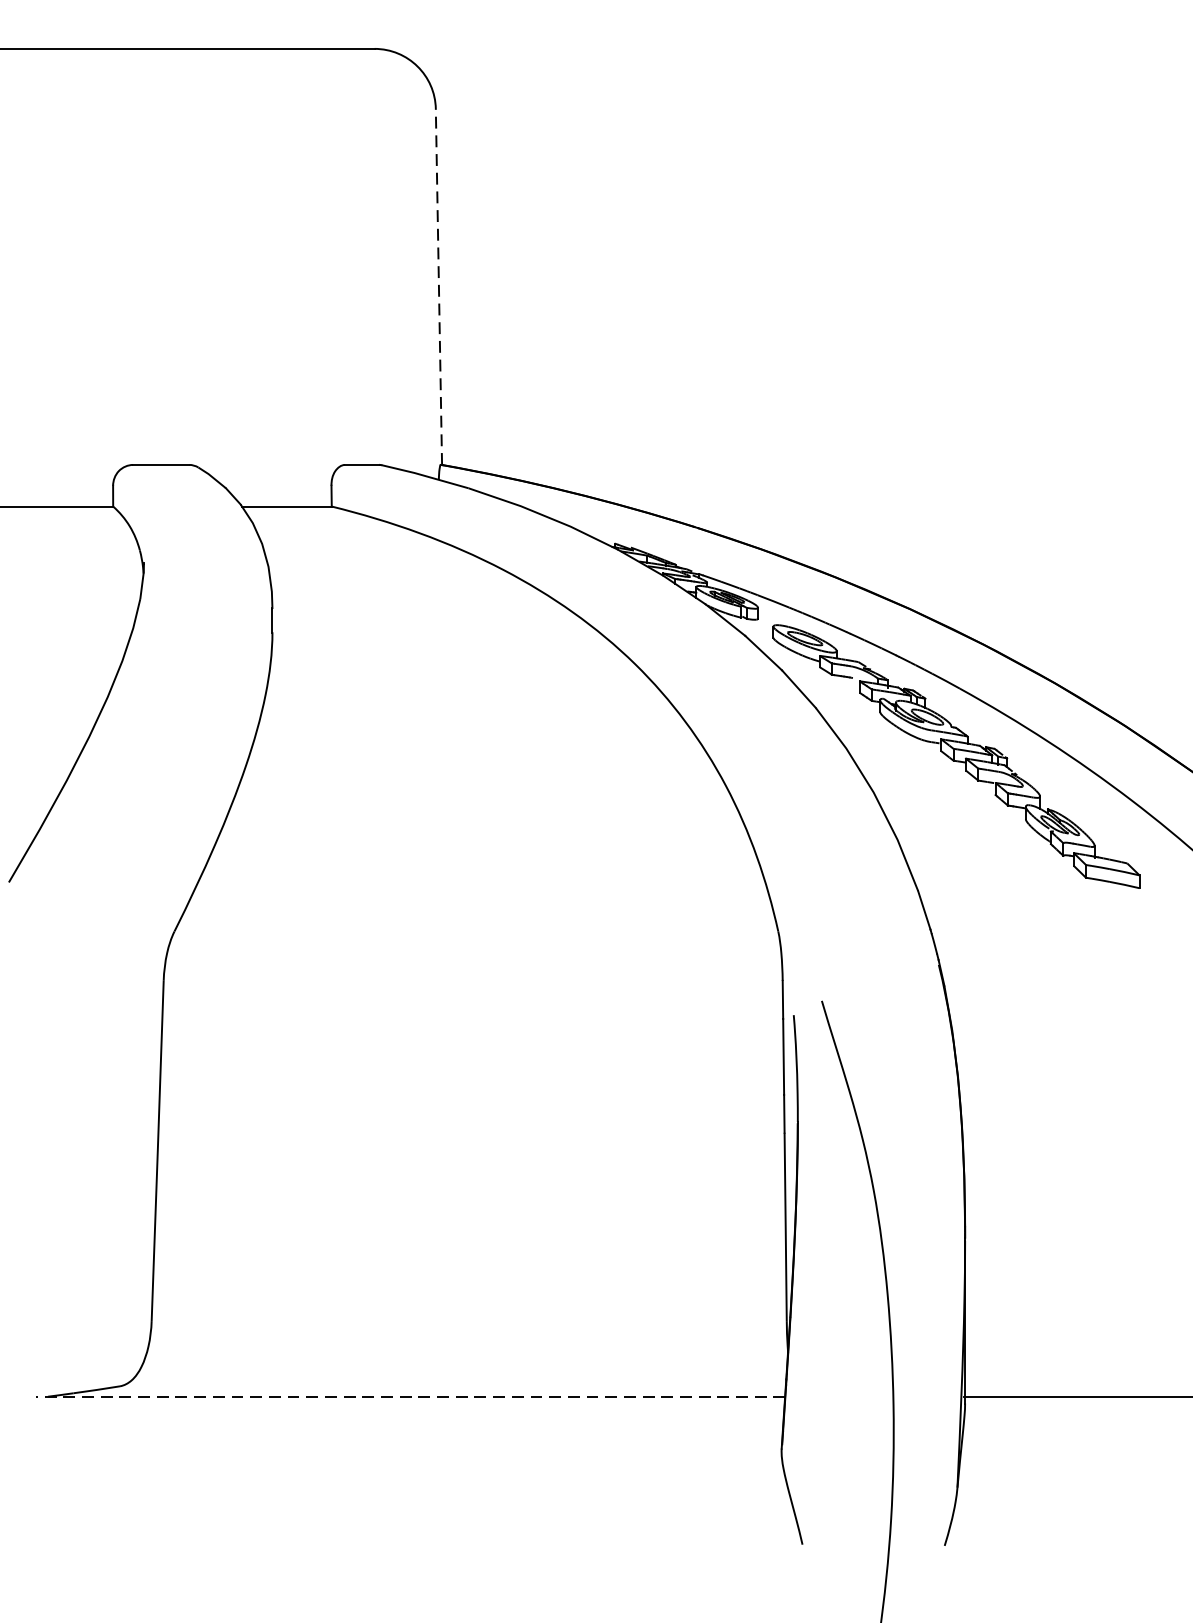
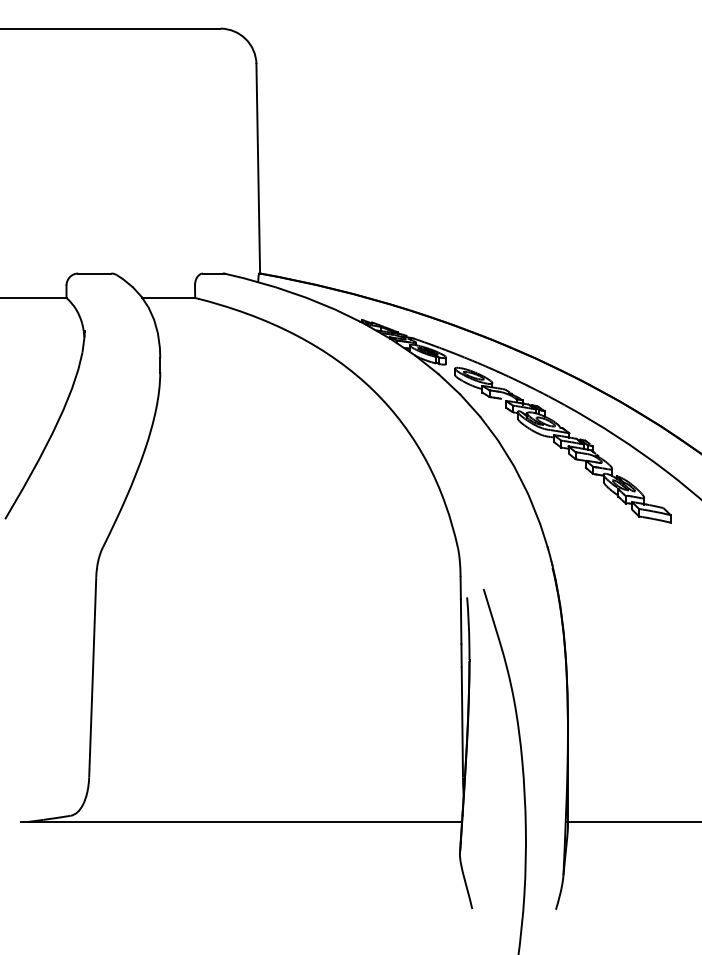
line: (439, 286) -> (258, 168), dashed -> solid
line: (410, 1395) -> (241, 821), dashed -> solid

